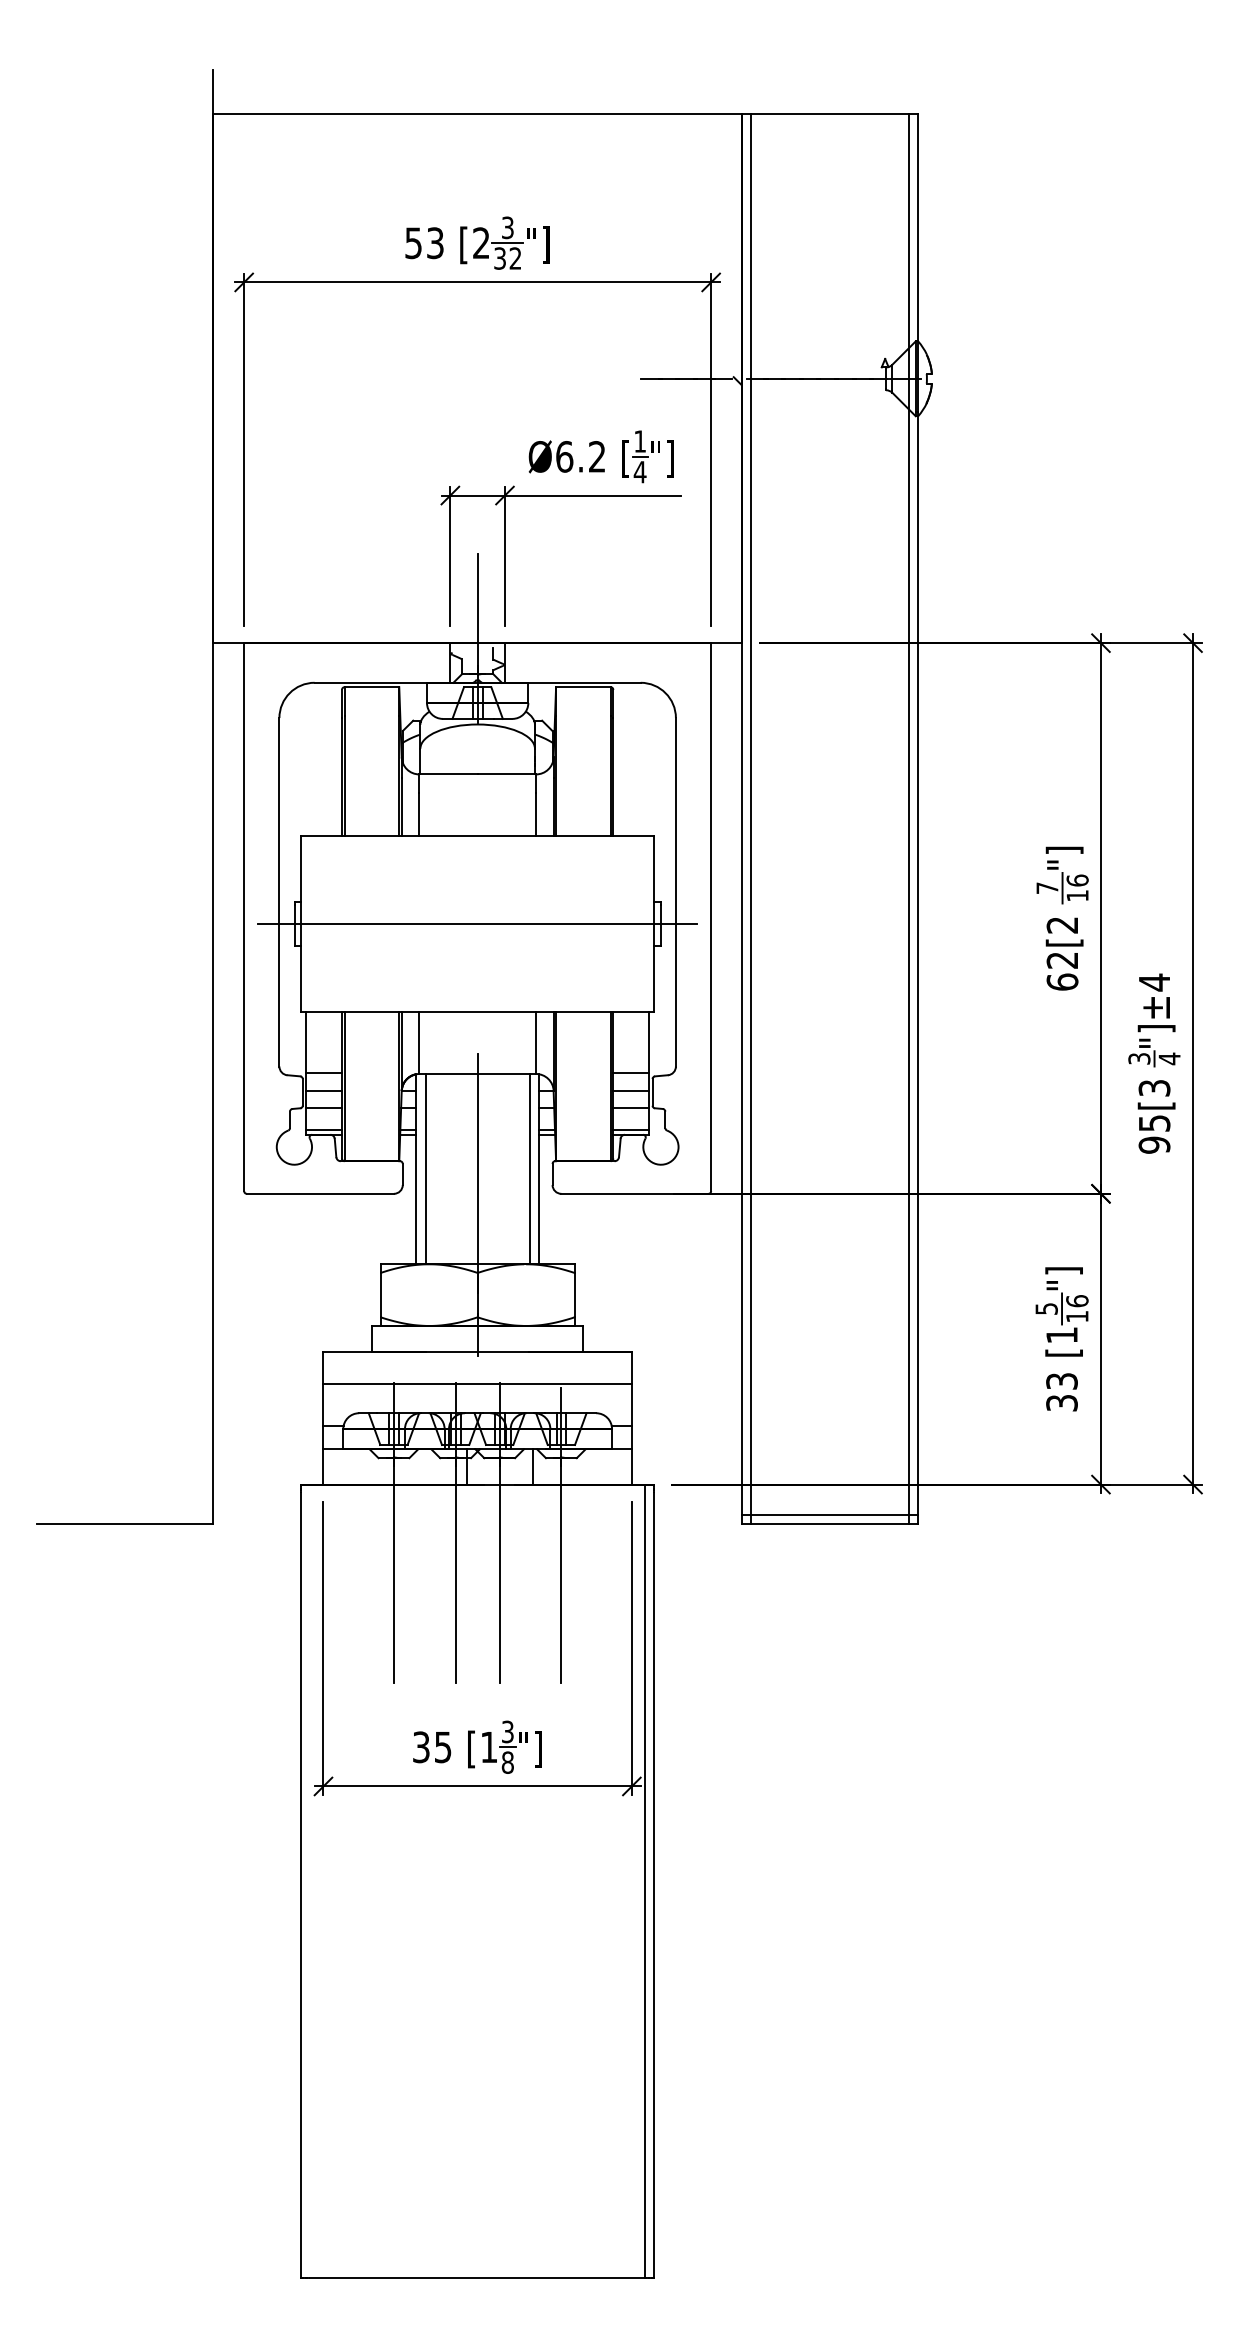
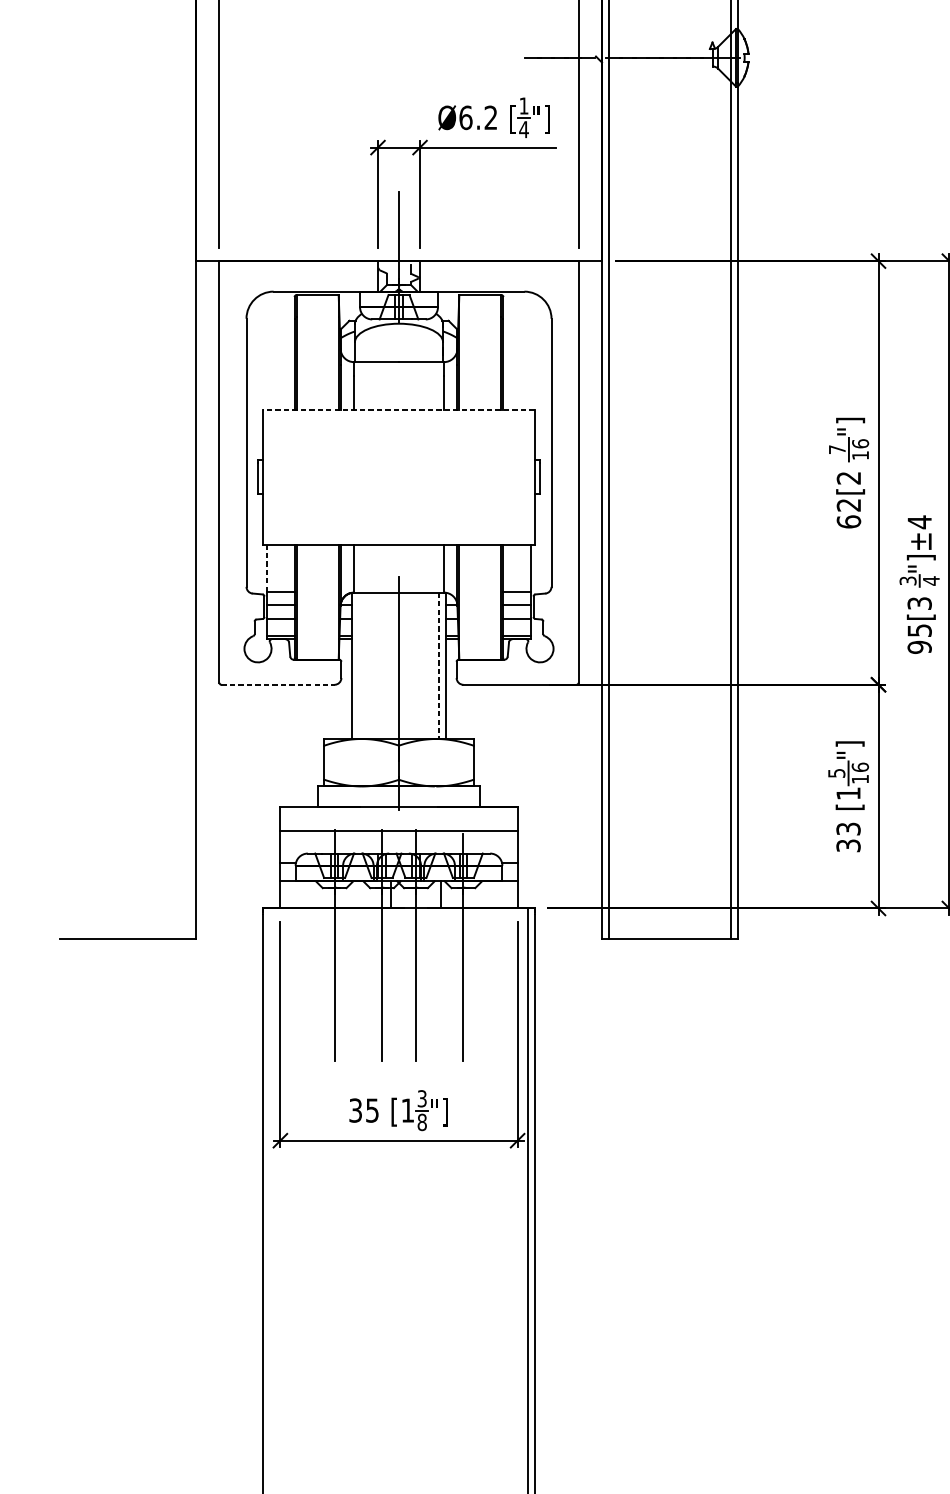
line: (477, 836) -> (398, 409), solid -> dashed
line: (477, 924) -> (398, 477), removed
line: (305, 1042) -> (266, 568), solid -> dashed
line: (425, 1169) -> (358, 666), removed
line: (529, 1169) -> (438, 666), solid -> dashed
line: (320, 1193) -> (278, 684), solid -> dashed
line: (830, 1515) -> (670, 932), removed

